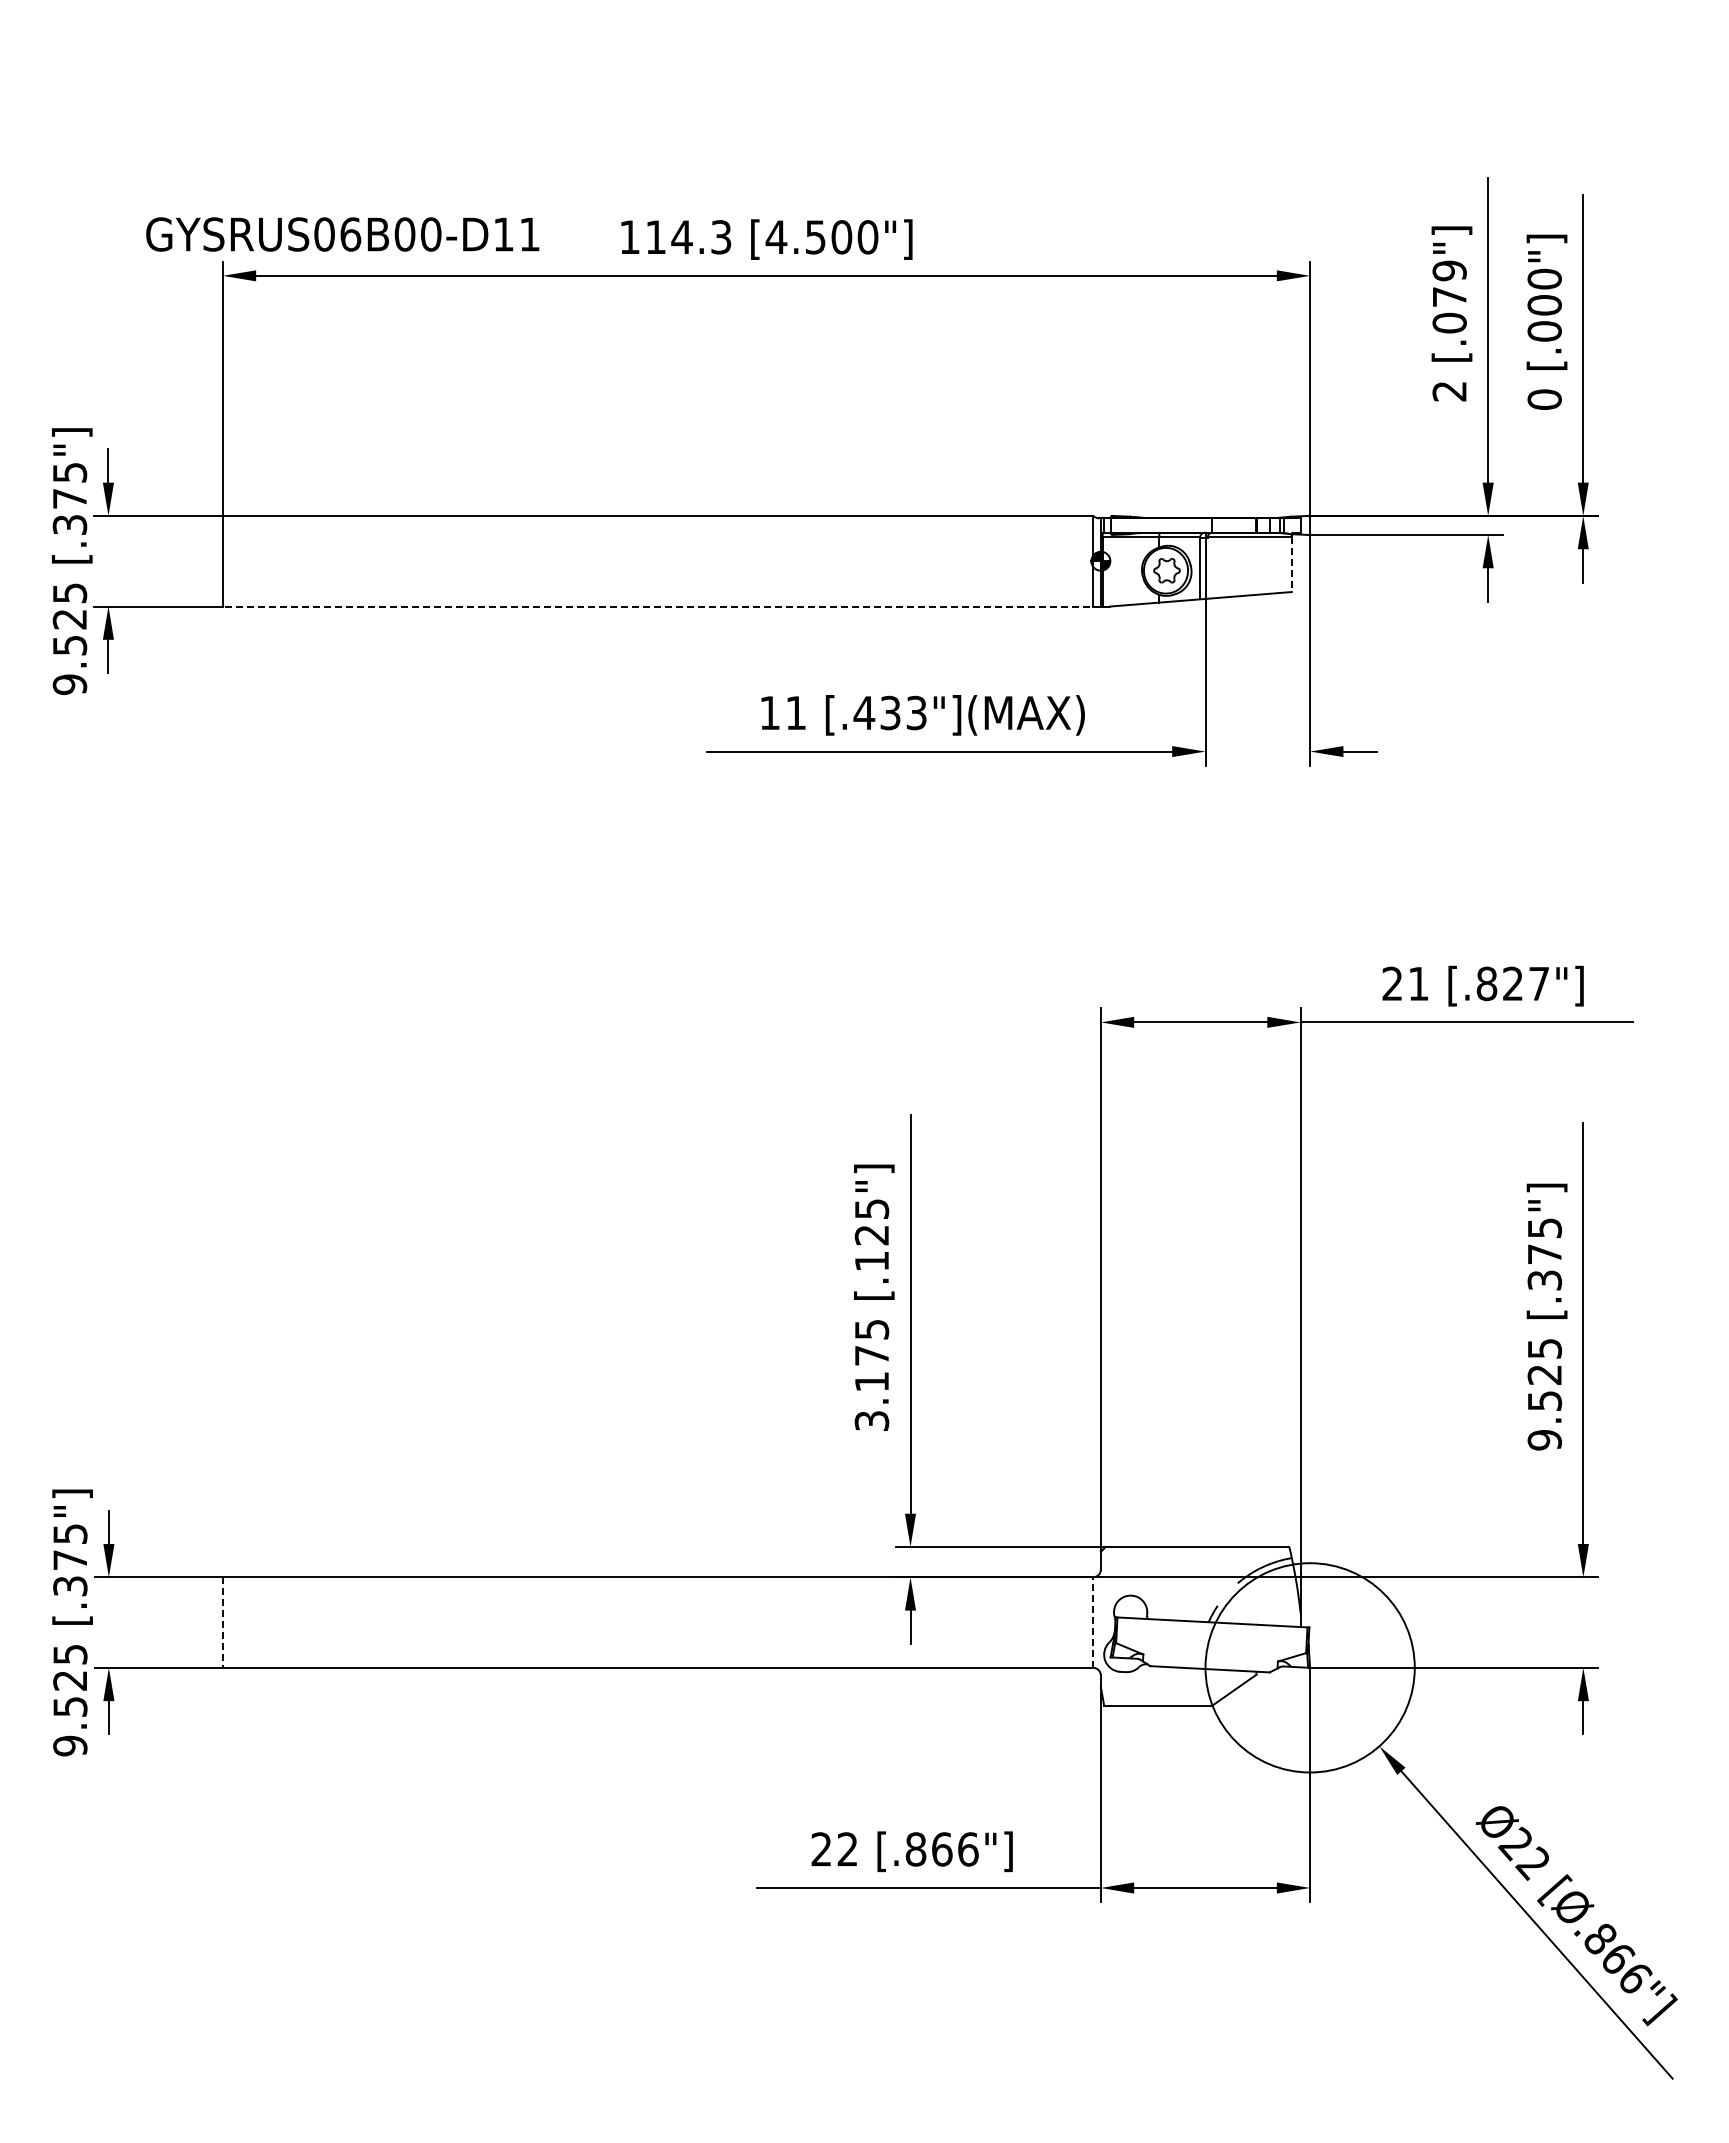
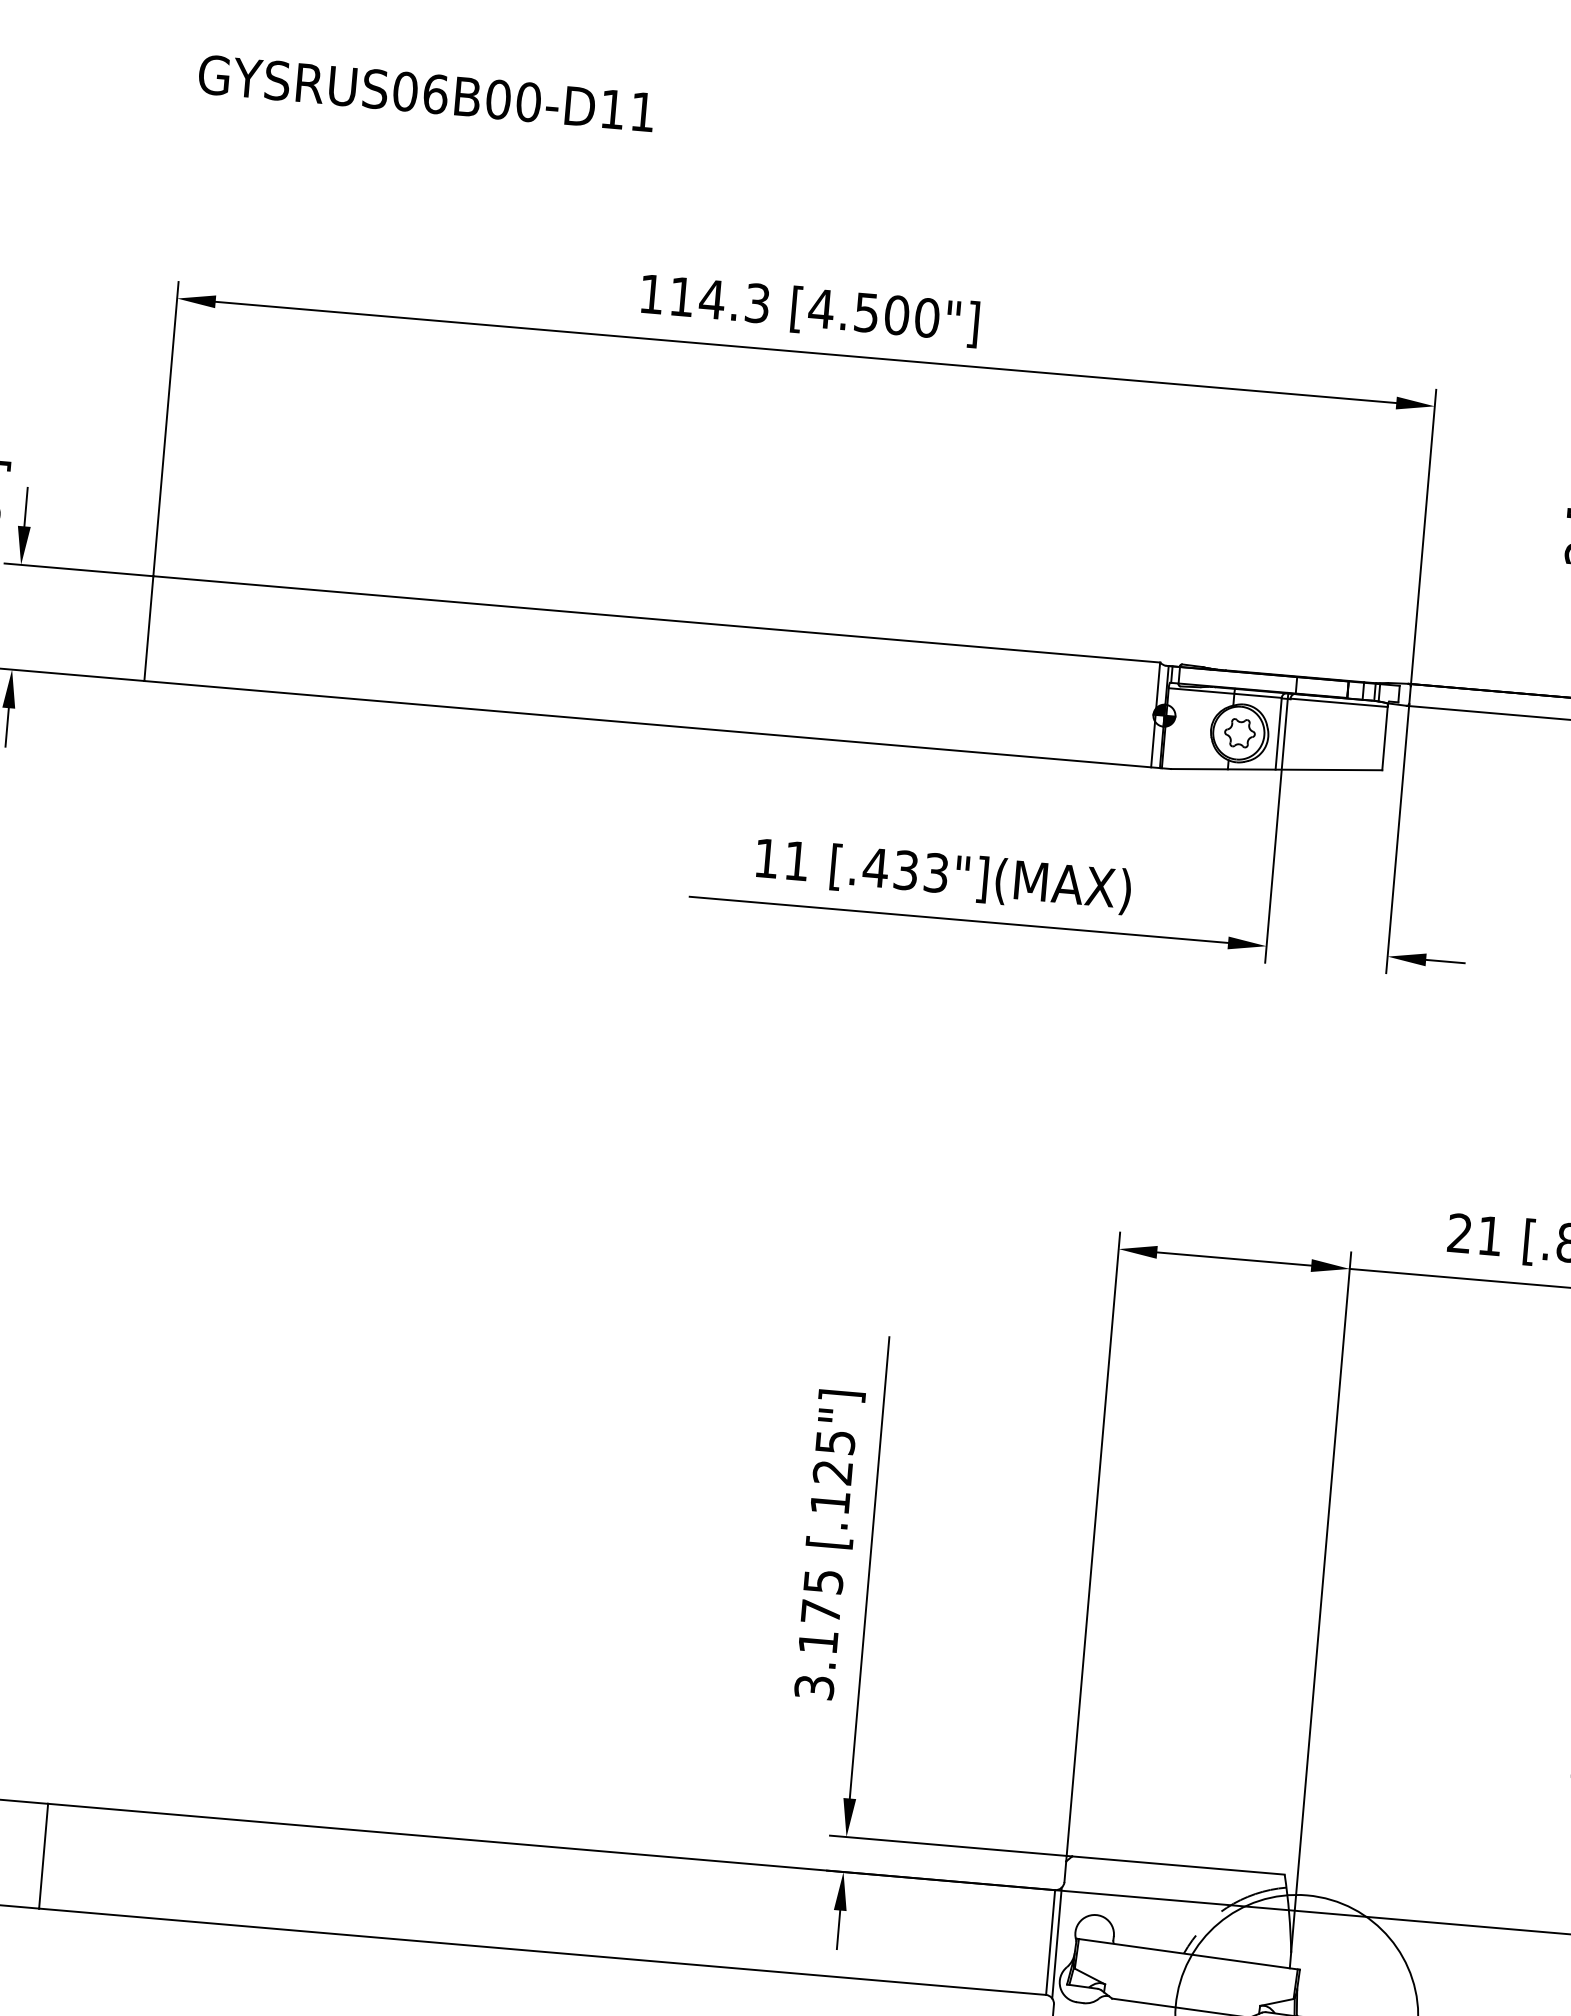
text: (342, 234) -> (426, 93), moved
line: (1291, 565) -> (1384, 739), dashed -> solid
line: (661, 606) -> (651, 724), dashed -> solid
line: (1093, 1622) -> (1050, 1942), dashed -> solid
line: (1098, 1622) -> (1056, 1942), added
line: (222, 1623) -> (43, 1857), dashed -> solid

